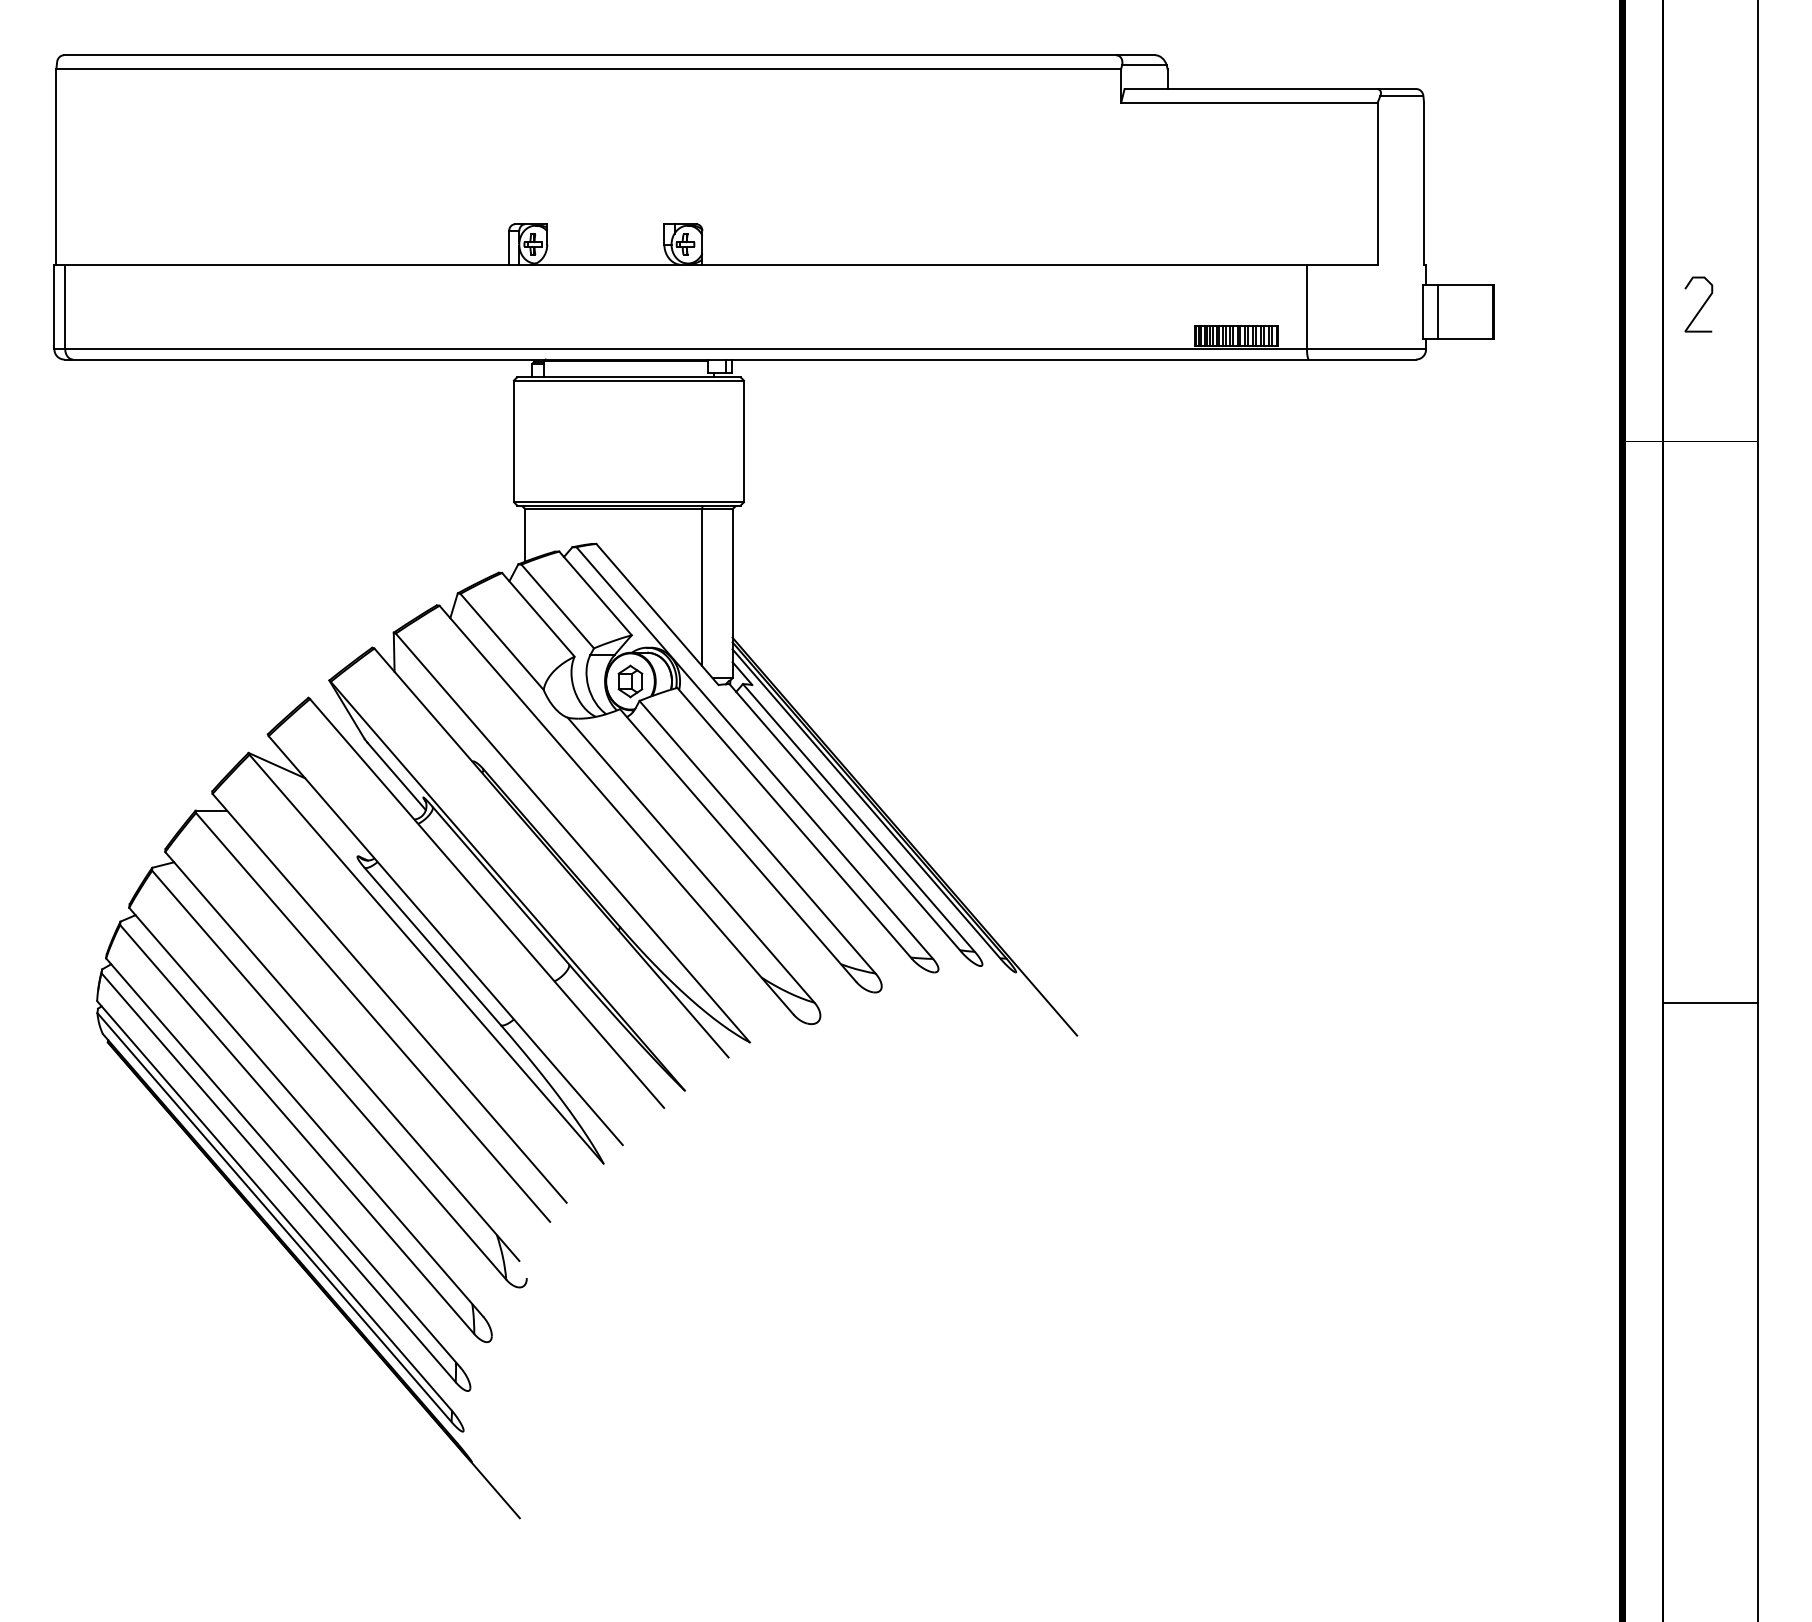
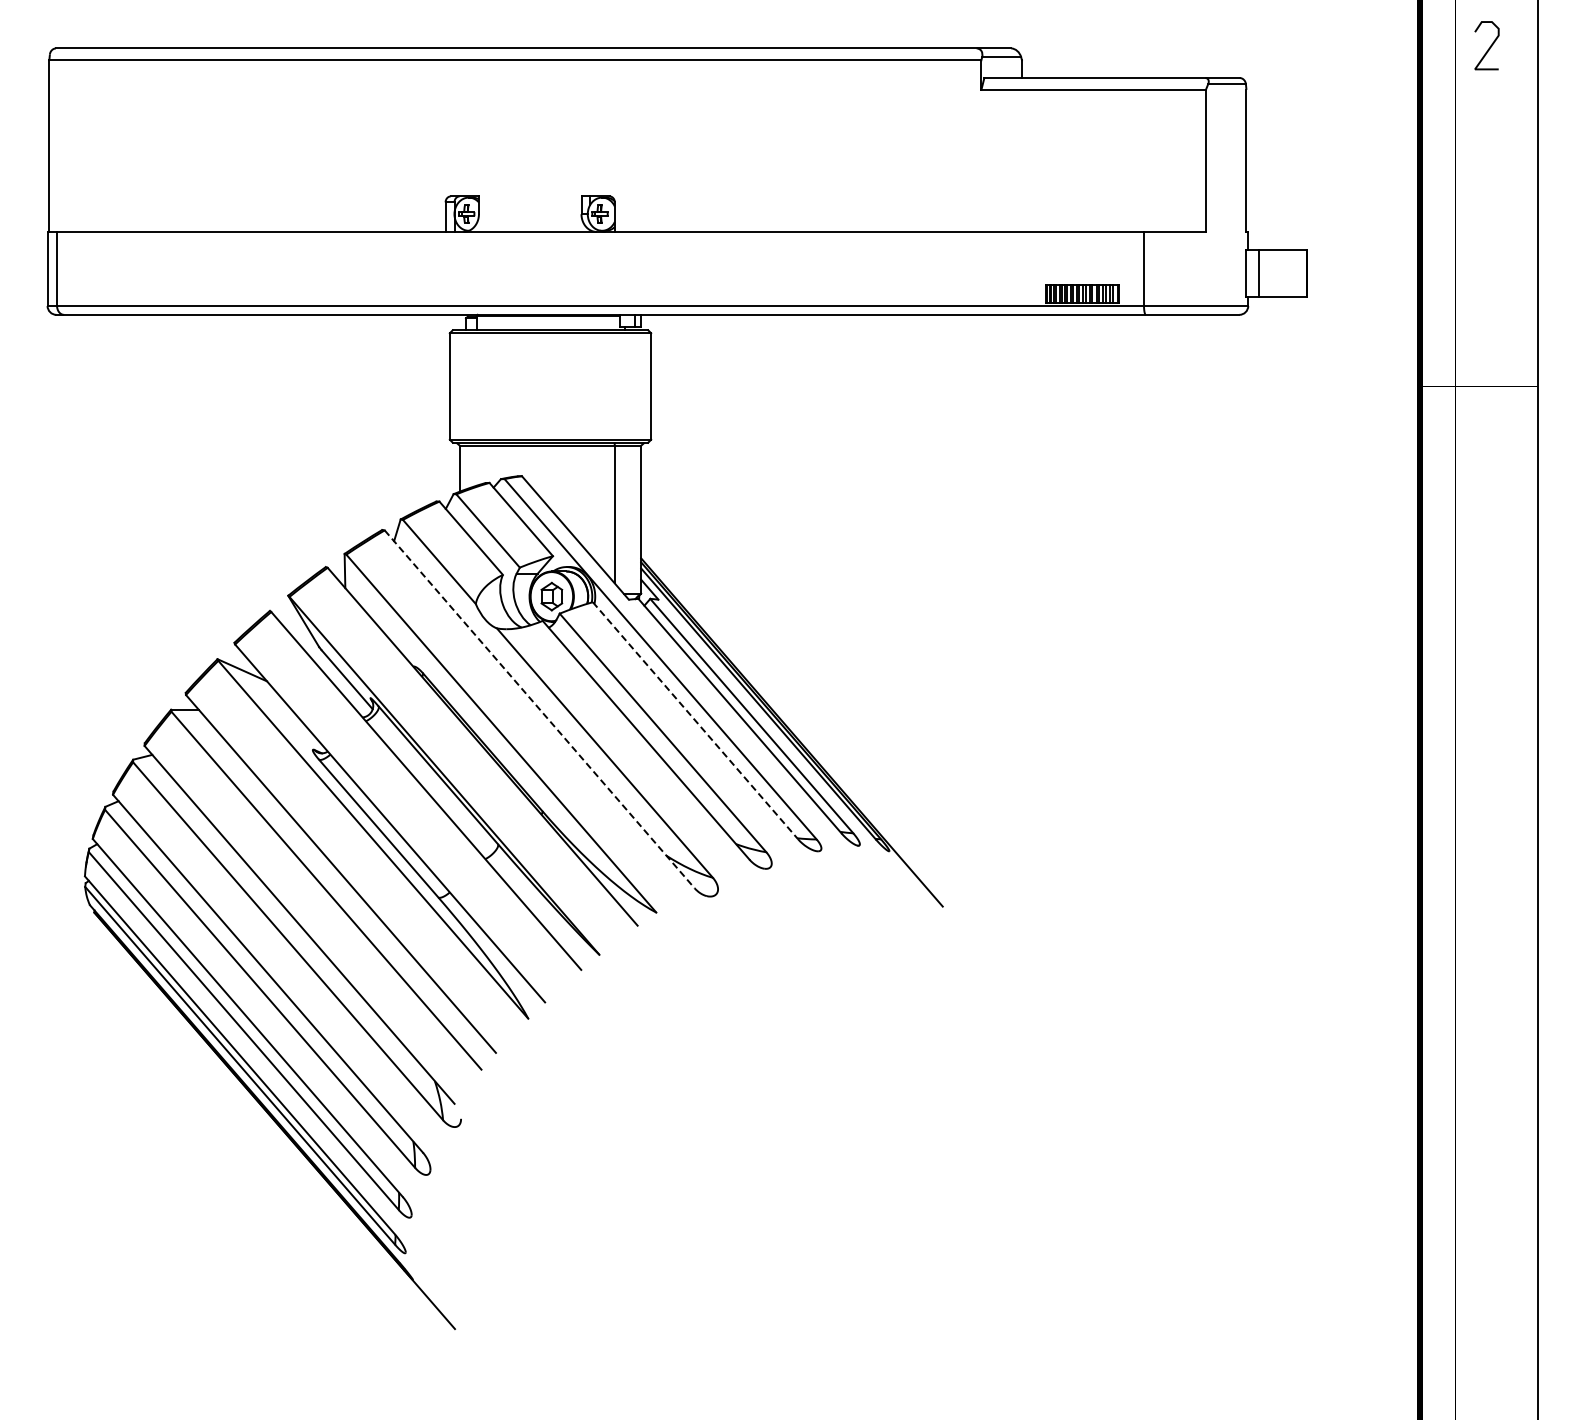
curve: (1701, 305) -> (1489, 46), moved
line: (616, 810) -> (539, 709), solid -> dashed
line: (794, 822) -> (695, 720), solid -> dashed
line: (1709, 1002) -> (1496, 877), removed

